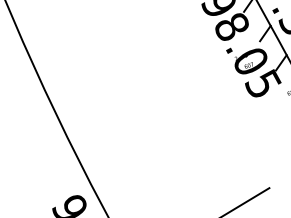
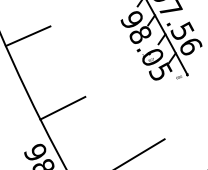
line: (57, 29) -> (27, 36), added
line: (111, 138) -> (62, 107), added

